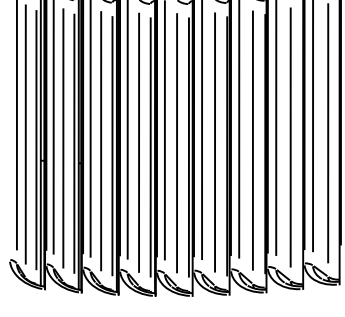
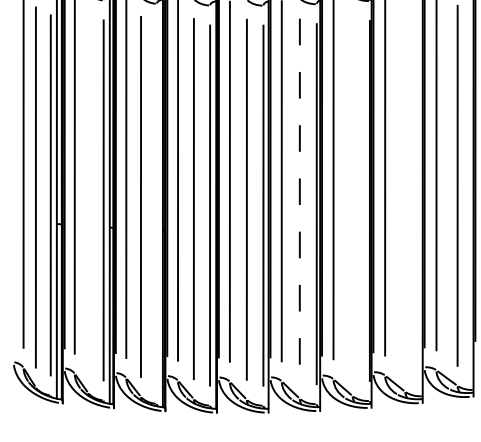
line: (290, 137) -> (405, 191), removed
line: (63, 138) -> (88, 193), removed
line: (252, 140) -> (352, 195), removed
line: (215, 143) -> (300, 200), solid -> dashed
line: (112, 146) -> (156, 204), removed

